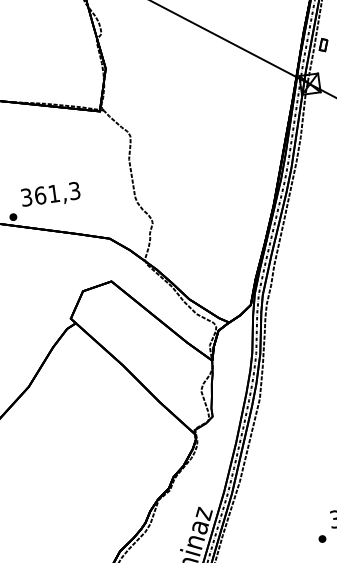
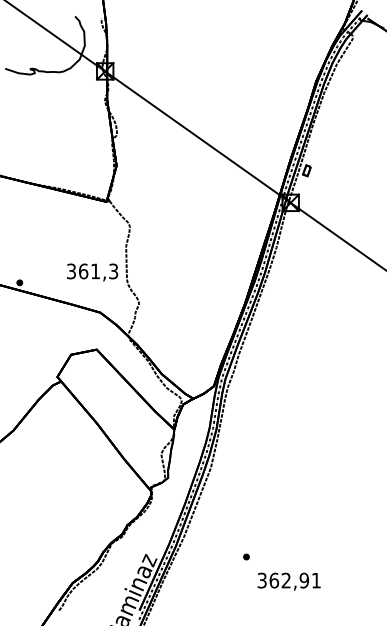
text: (50, 195) -> (92, 272), moved
part: (322, 538) -> (246, 556), moved

